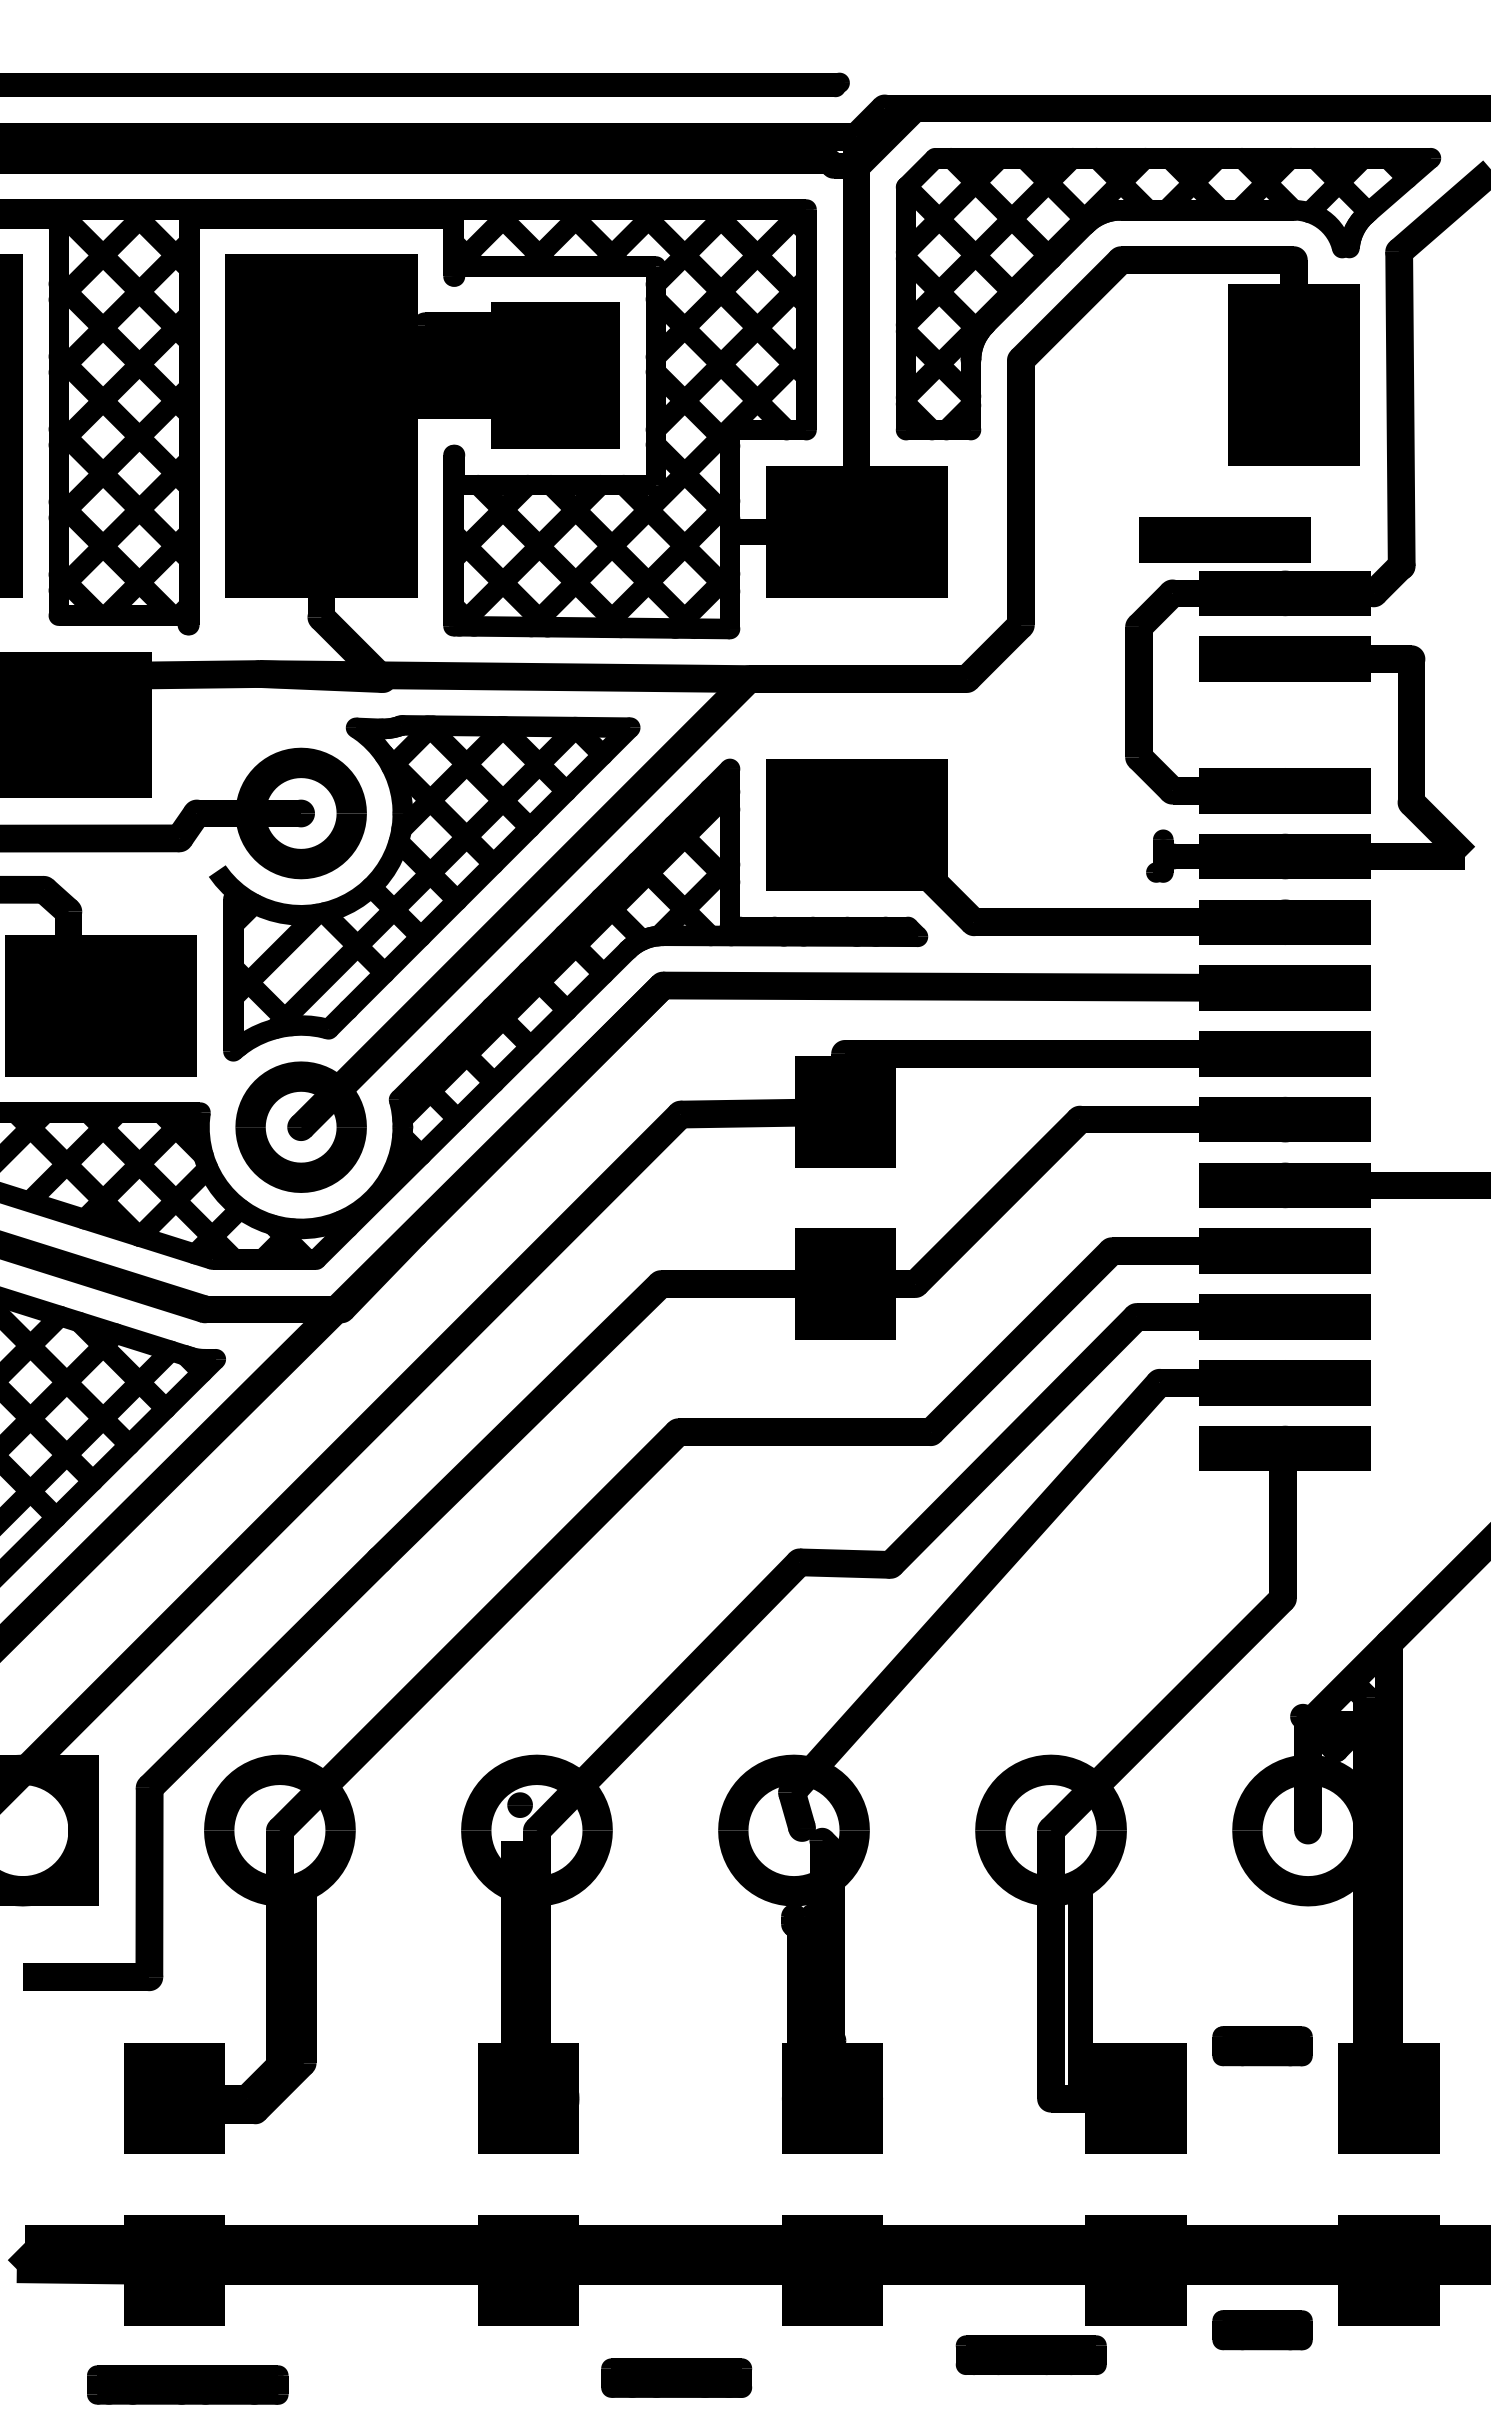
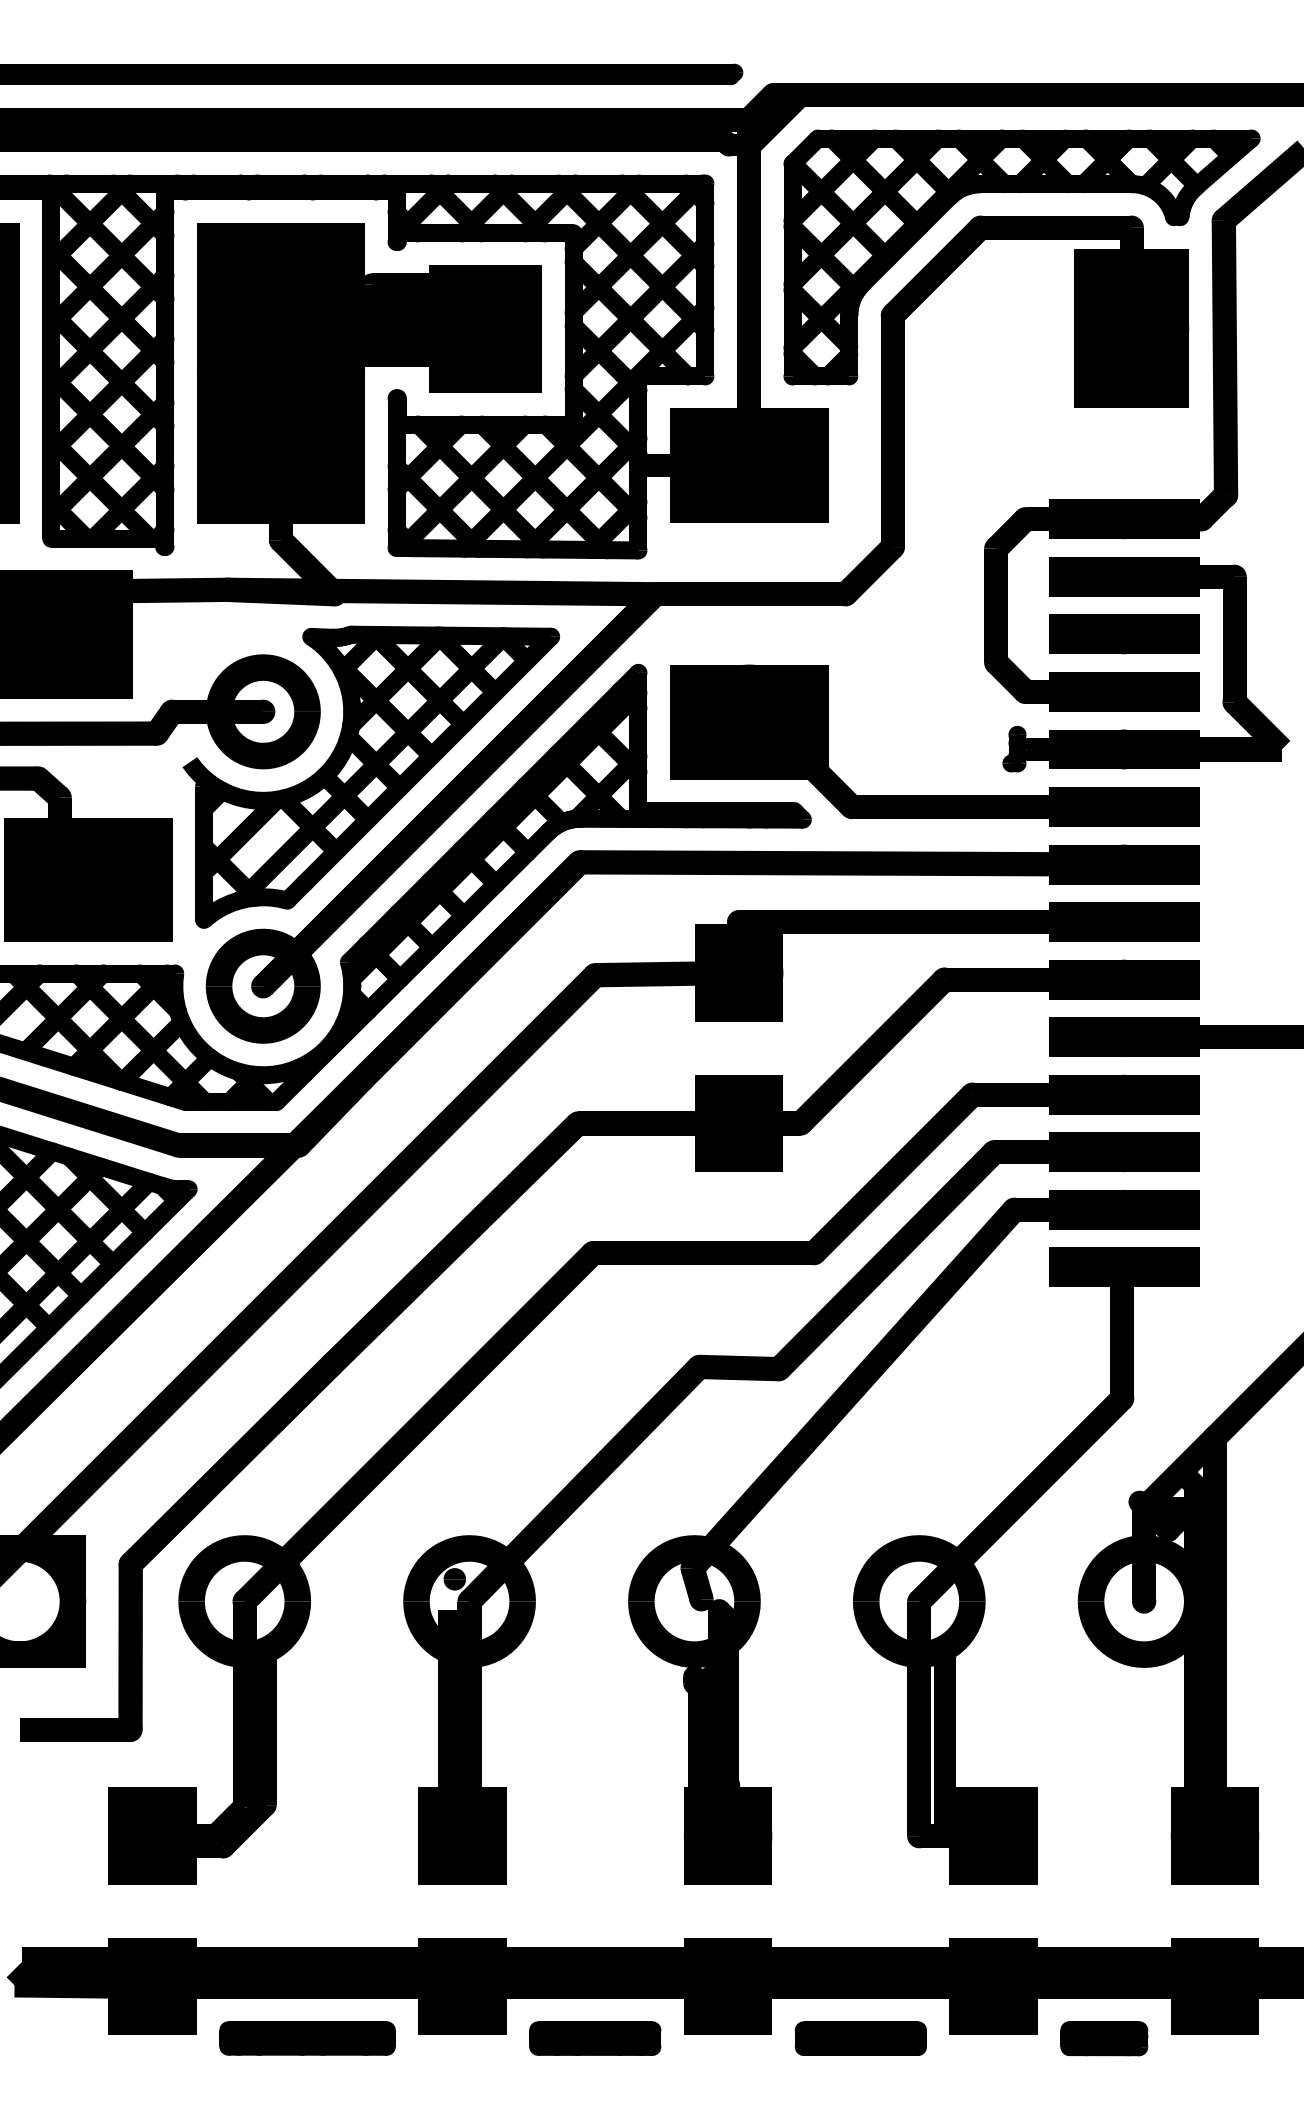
part: (1224, 539) -> (1123, 633), moved
part: (1262, 2046) -> (1104, 1790), removed
part: (1030, 2354) -> (860, 2038), moved
part: (676, 2377) -> (595, 2038), moved
part: (187, 2384) -> (307, 2038), moved

